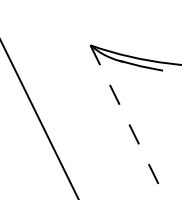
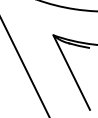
line: (126, 119) -> (71, 72), dashed -> solid

